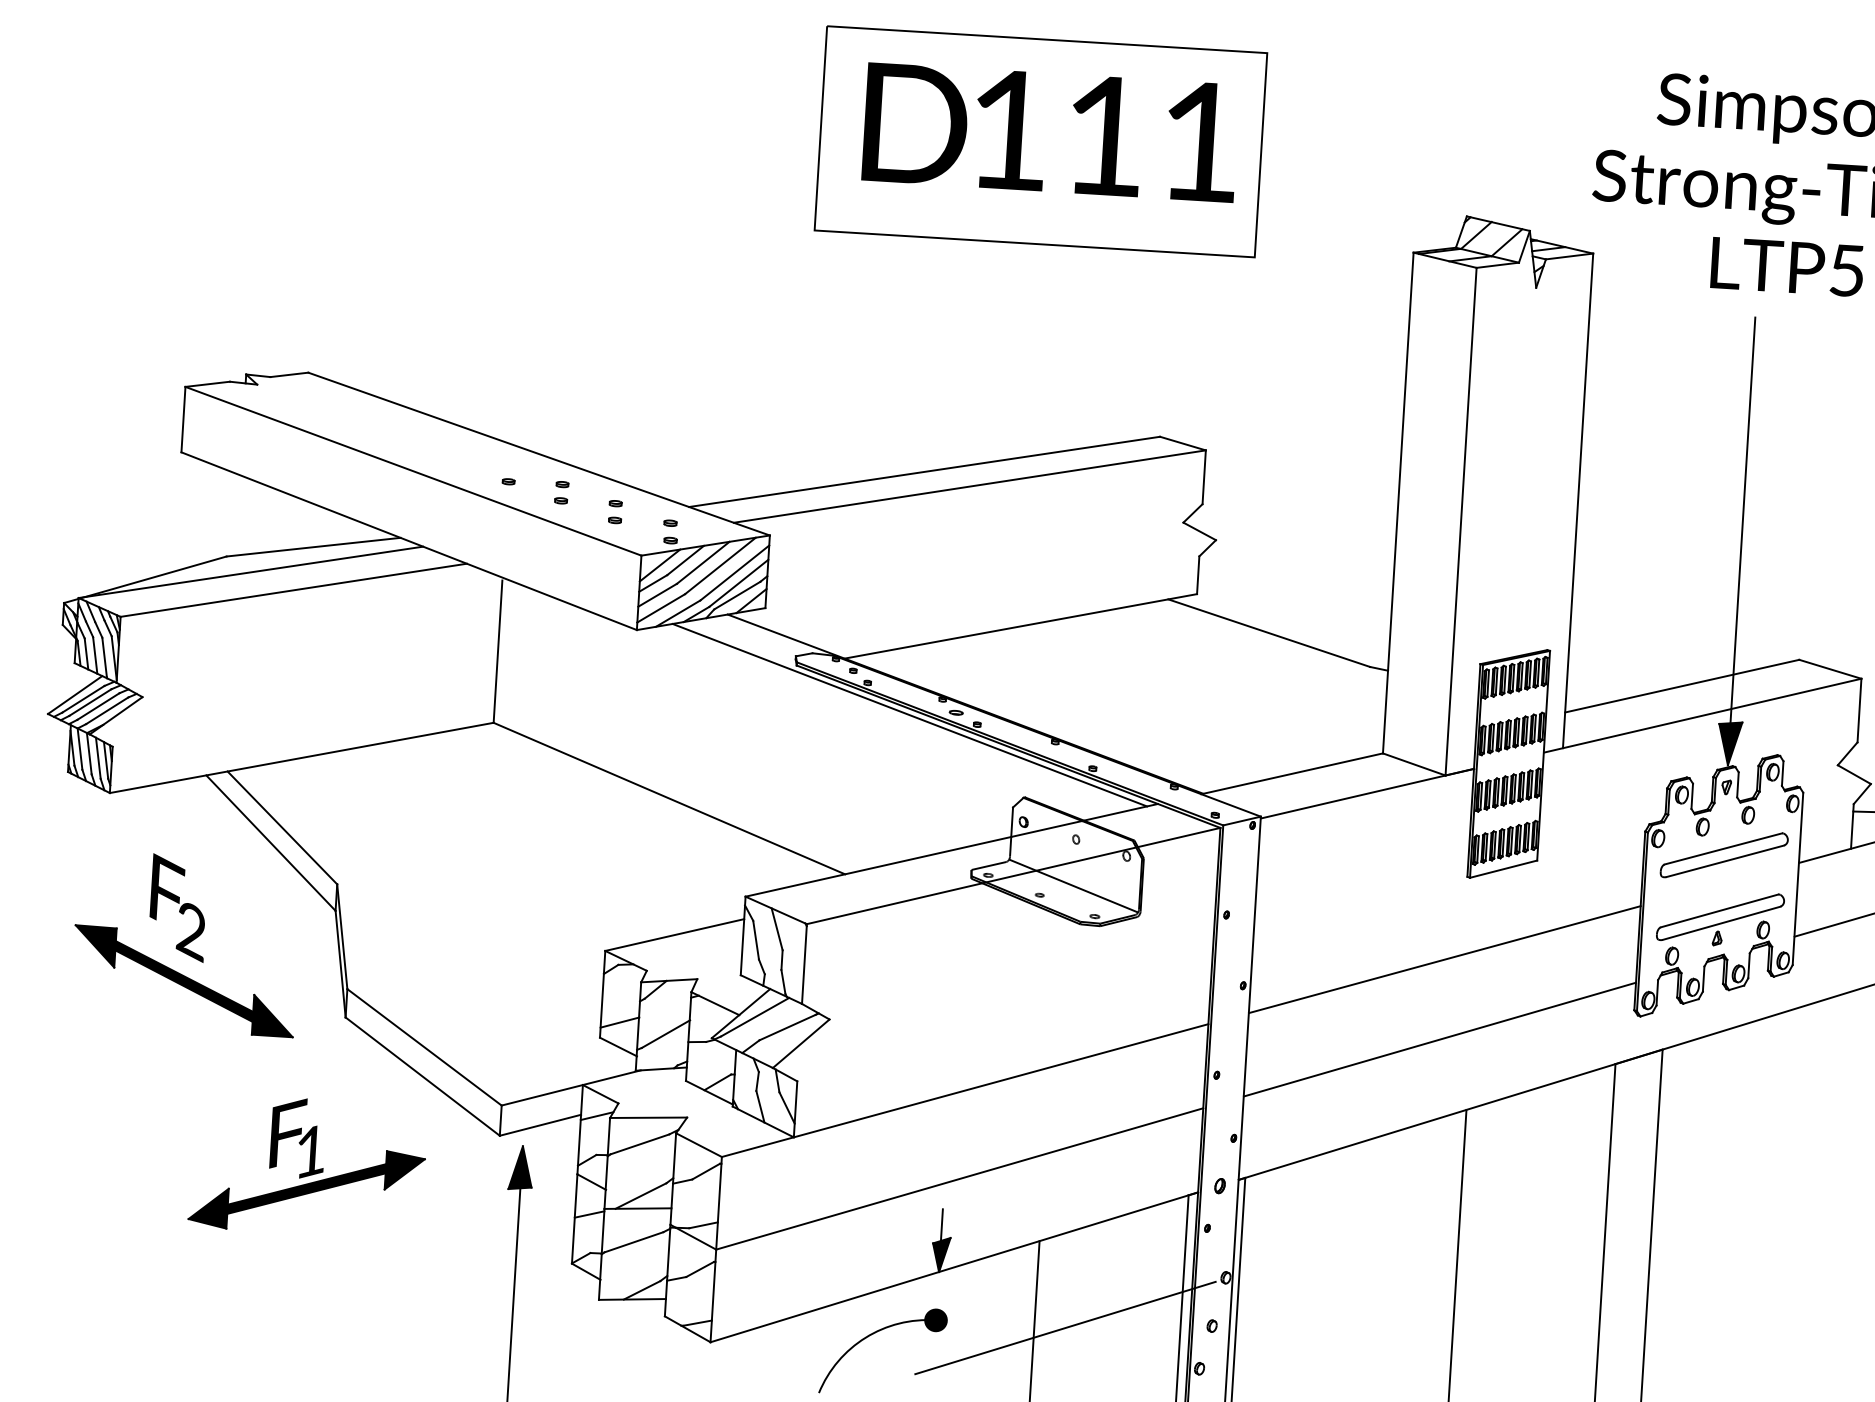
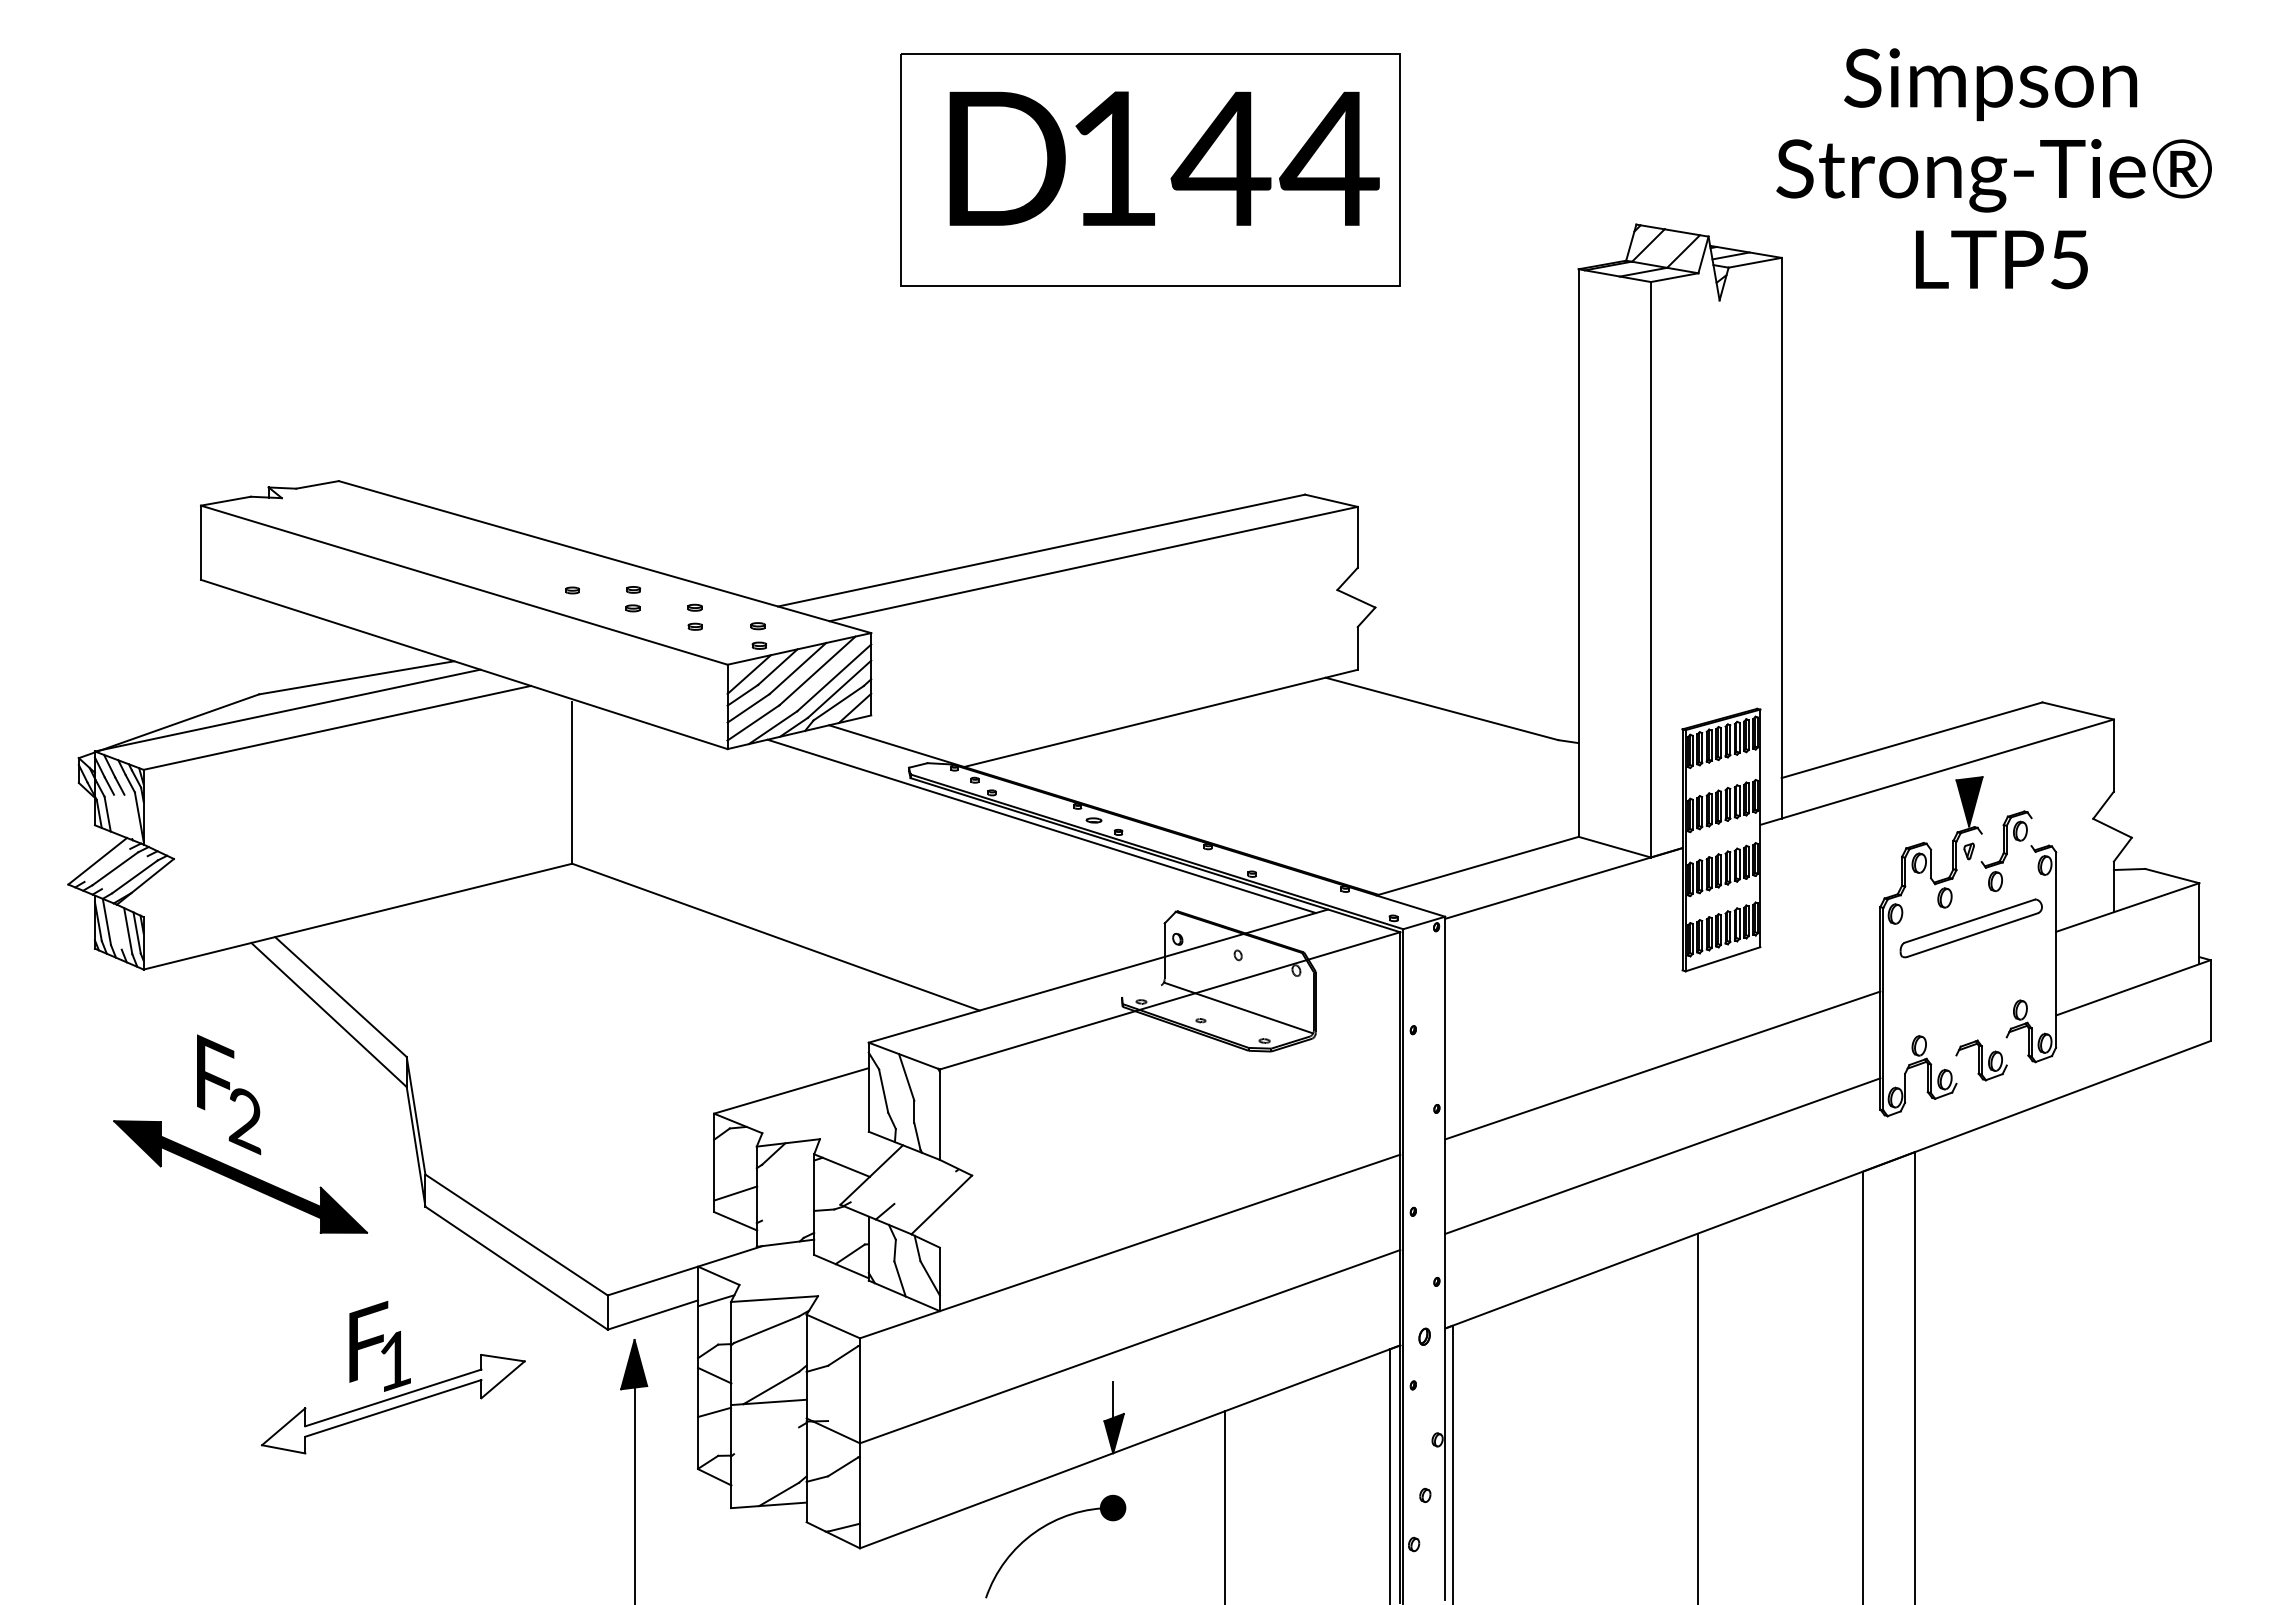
text: (1151, 138) -> (1274, 158), 111 -> 144
line: (1743, 520) -> (1969, 548), removed
line: (95, 654) -> (117, 814), removed
line: (104, 657) -> (128, 816), removed
line: (83, 698) -> (107, 864), removed
line: (98, 706) -> (124, 872), removed
line: (89, 753) -> (117, 926), removed
line: (1782, 773) -> (2031, 832), removed
line: (1737, 784) -> (1981, 847), removed
line: (988, 865) -> (1141, 990), removed
part: (1719, 918) -> (1970, 999), removed
line: (1748, 965) -> (2006, 1051), removed
line: (1703, 979) -> (1956, 1069), removed
line: (754, 1017) -> (887, 1178), removed
line: (788, 1026) -> (926, 1186), removed
line: (666, 1034) -> (788, 1203), removed
fill: (306, 1189) -> (393, 1403), removed
line: (703, 1225) -> (843, 1416), removed
line: (633, 1242) -> (766, 1440), removed
line: (1065, 1327) -> (1259, 1507), removed

